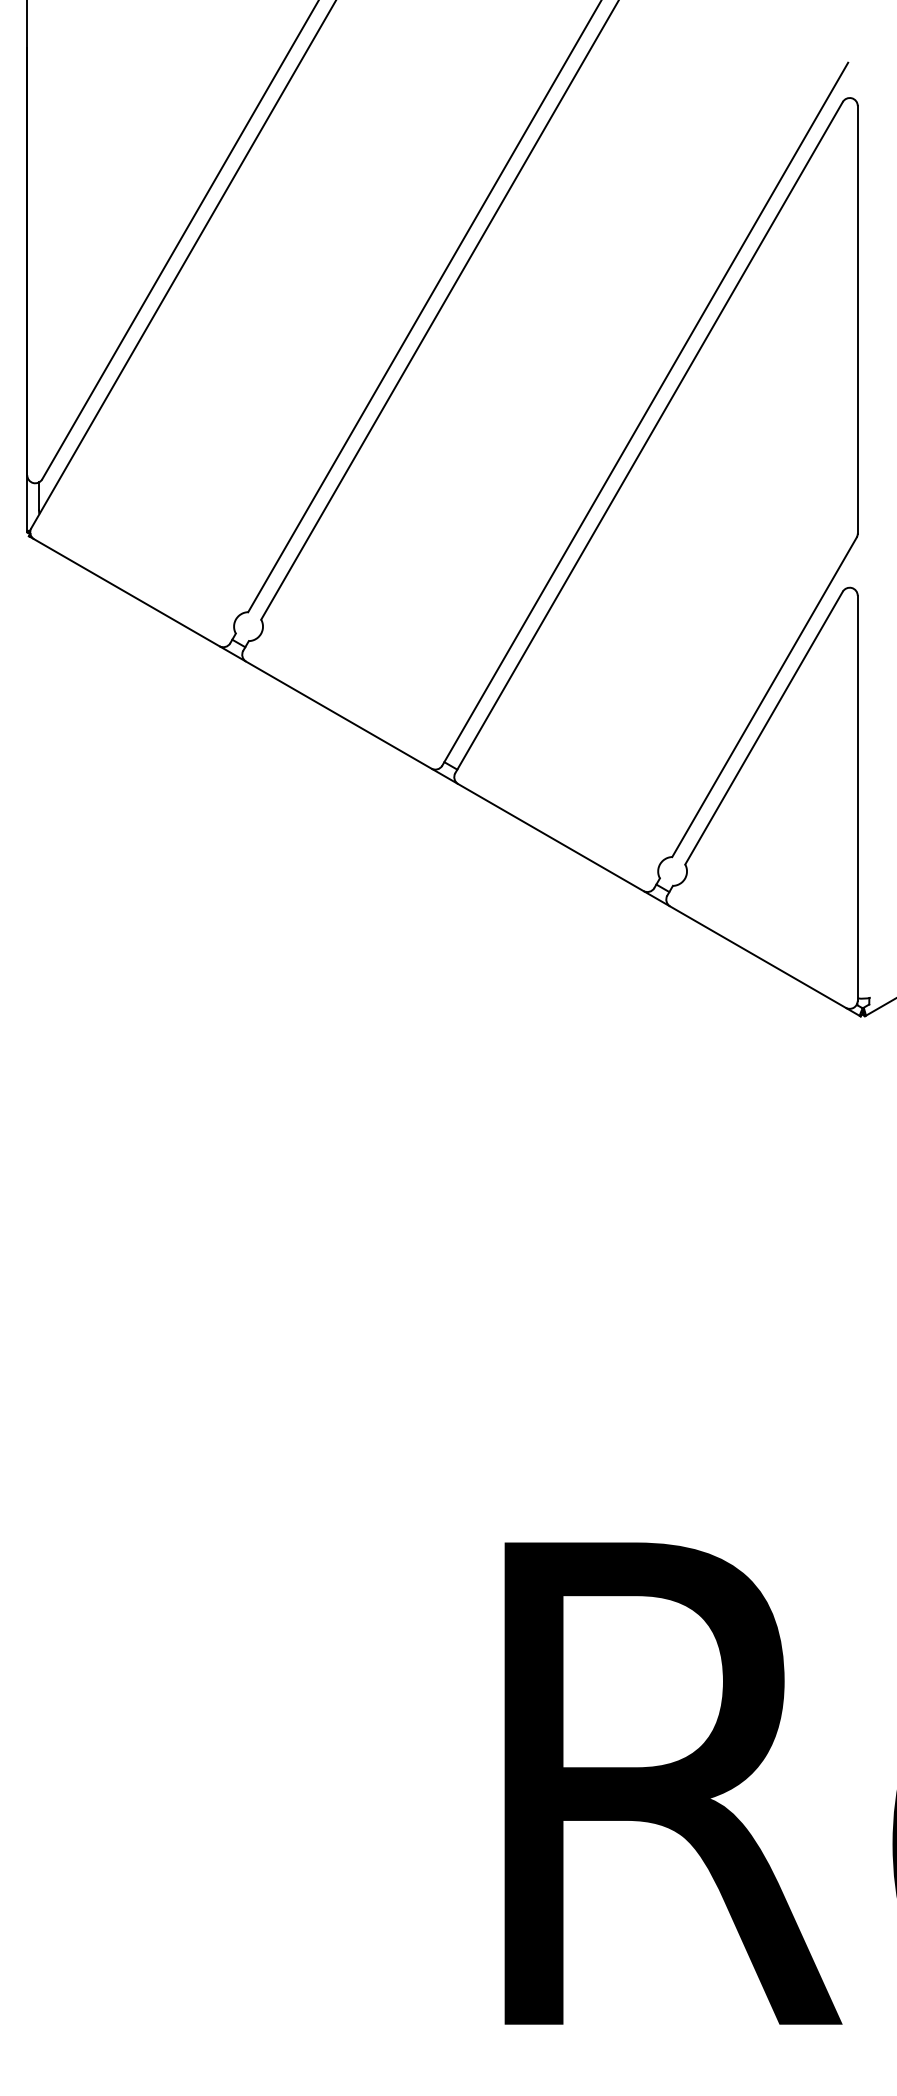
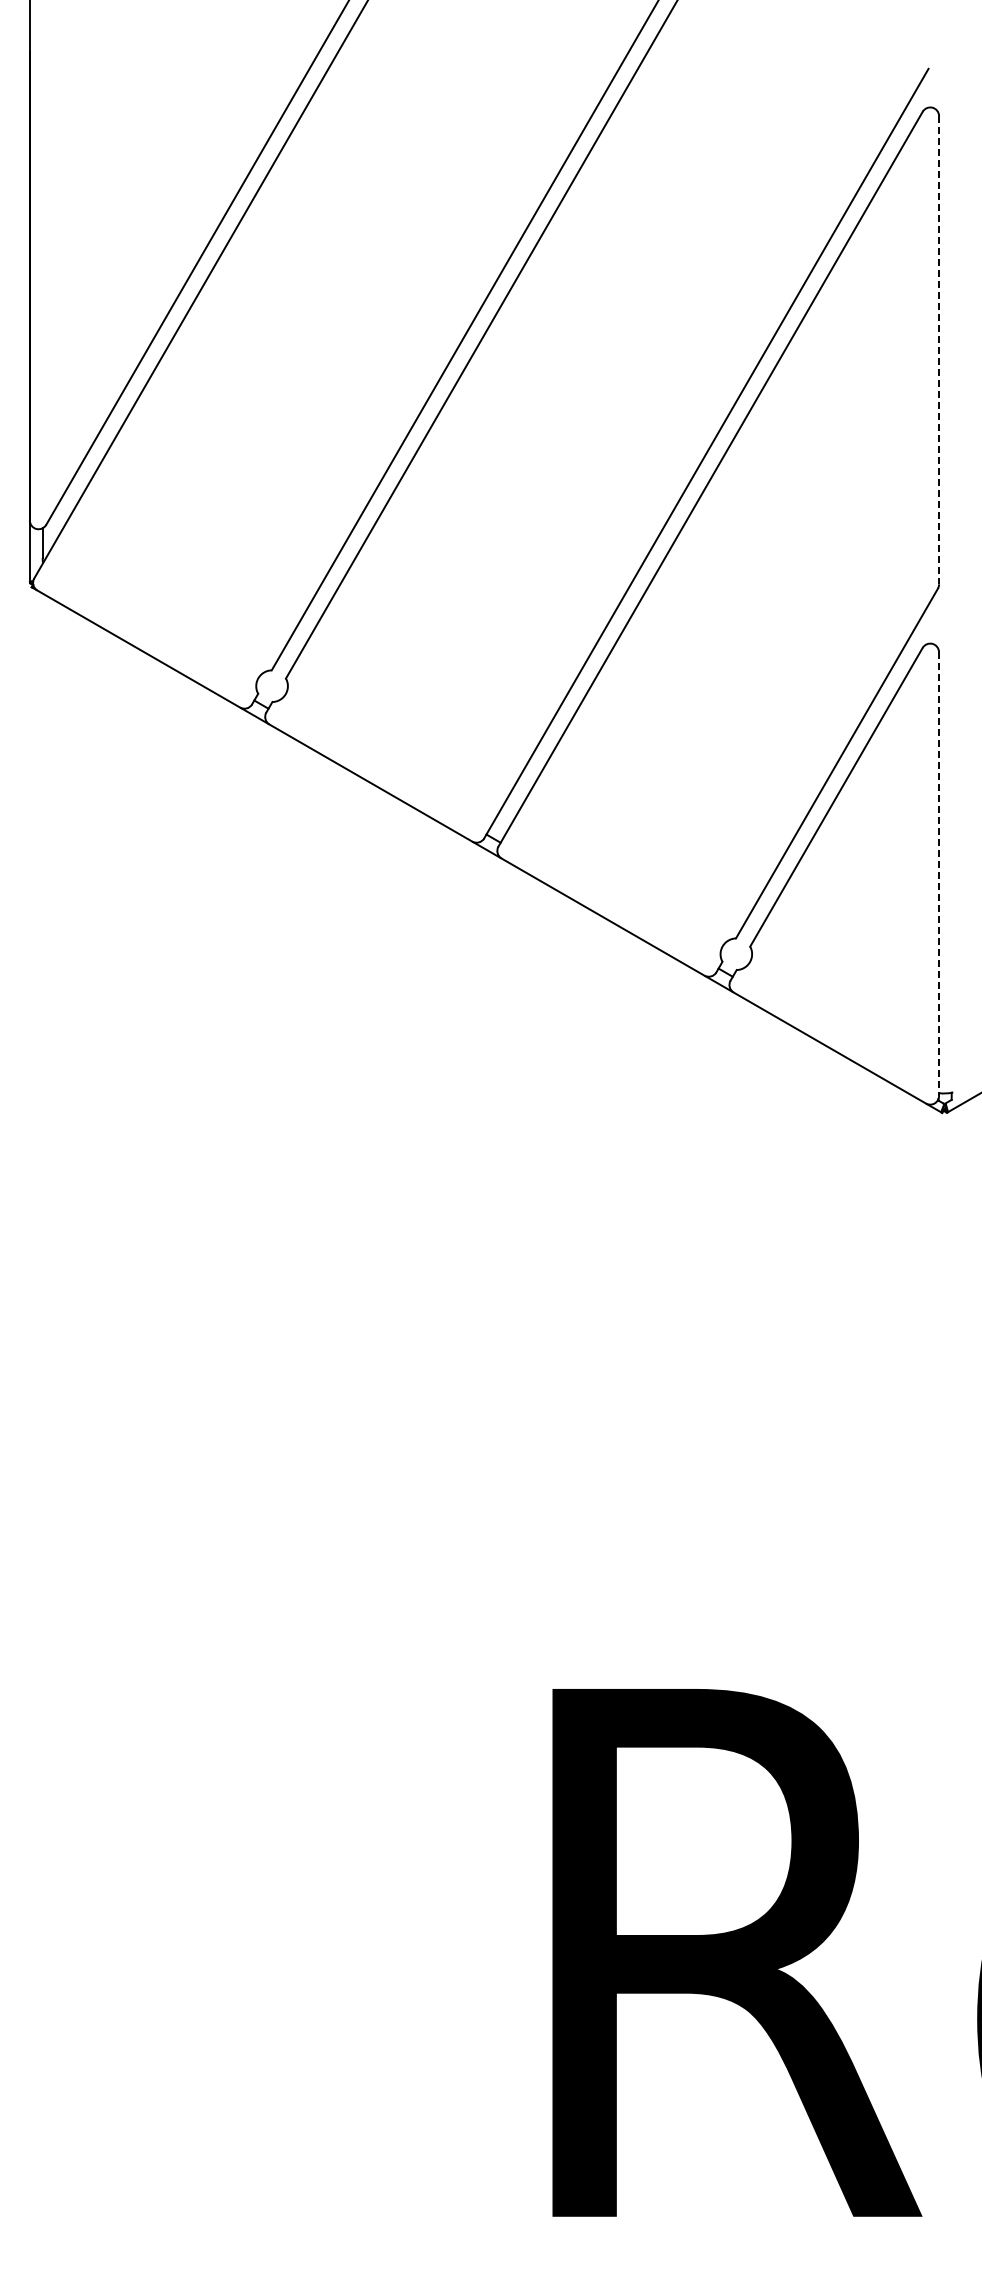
line: (858, 320) -> (939, 350), solid -> dashed
line: (858, 798) -> (939, 874), solid -> dashed

